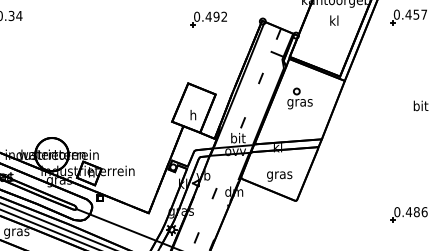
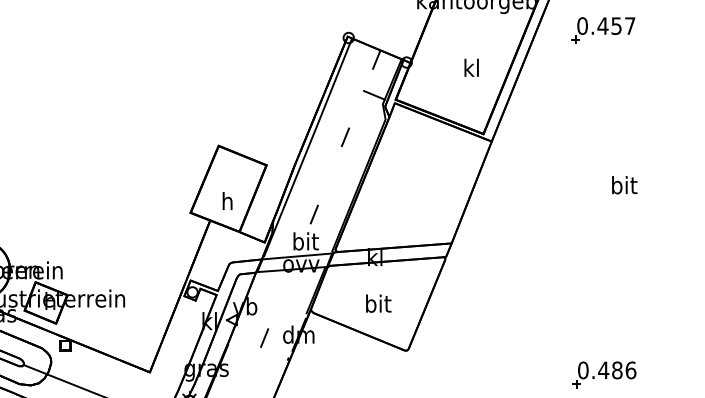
part: (208, 19) -> (253, 34), removed
text: (334, 20) -> (471, 67), moved
part: (299, 98) -> (412, 172), removed
text: (279, 174) -> (377, 304), gras -> bit

